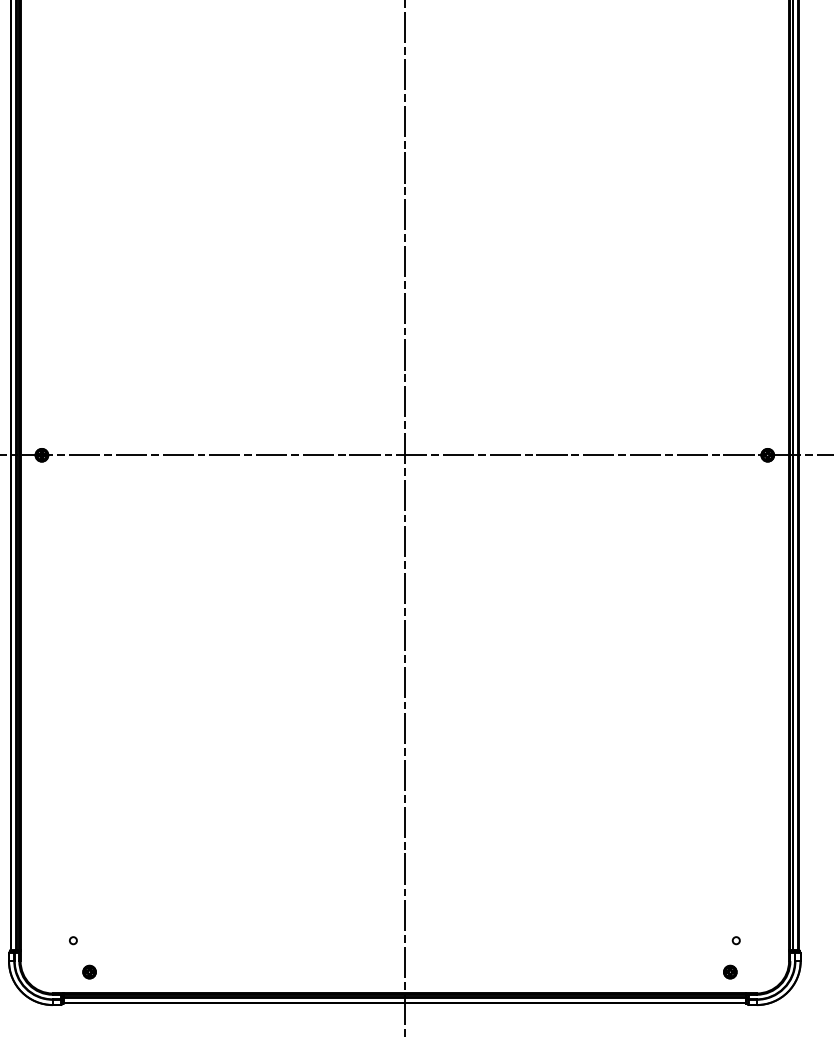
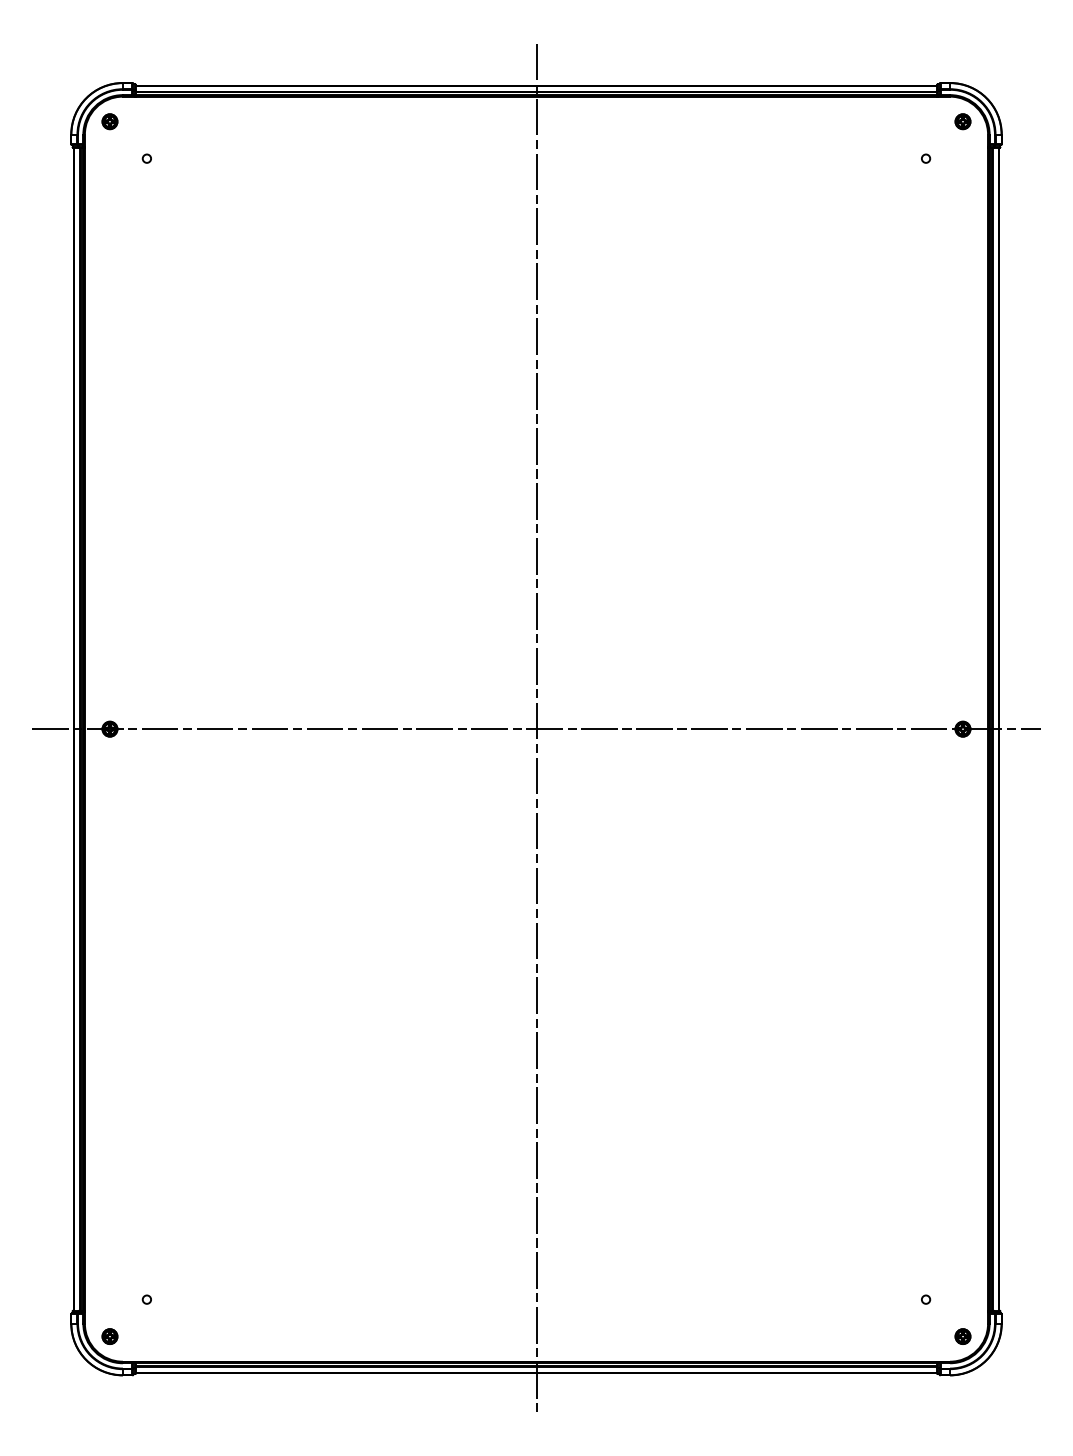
part: (89, 972) -> (109, 1336), moved
part: (729, 972) -> (962, 1336), moved

